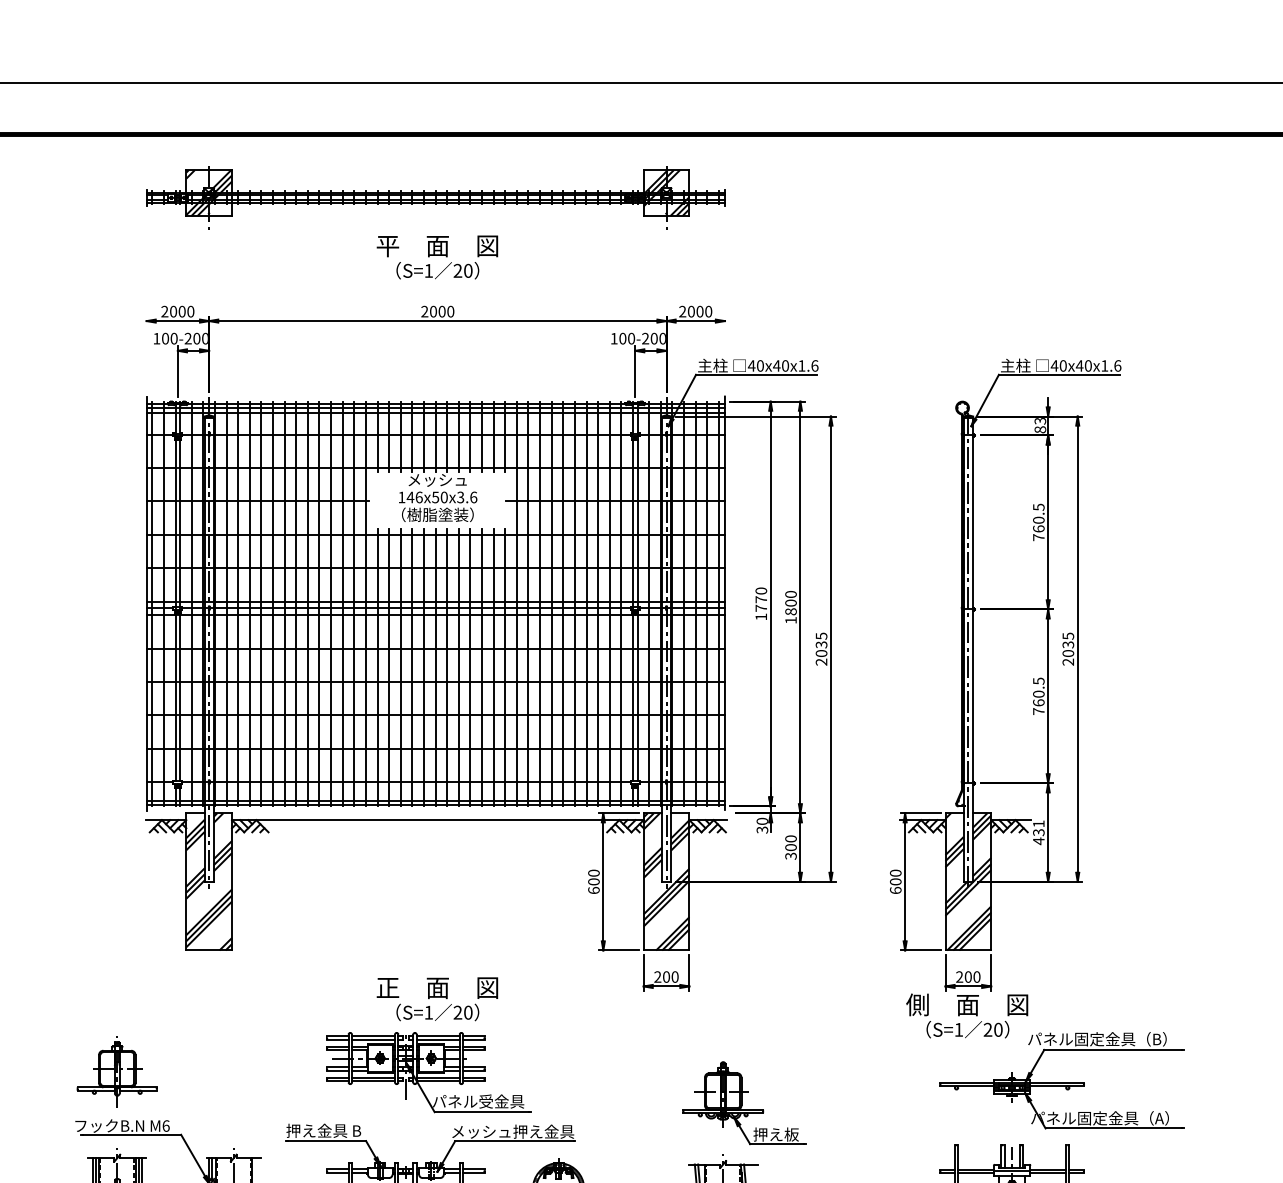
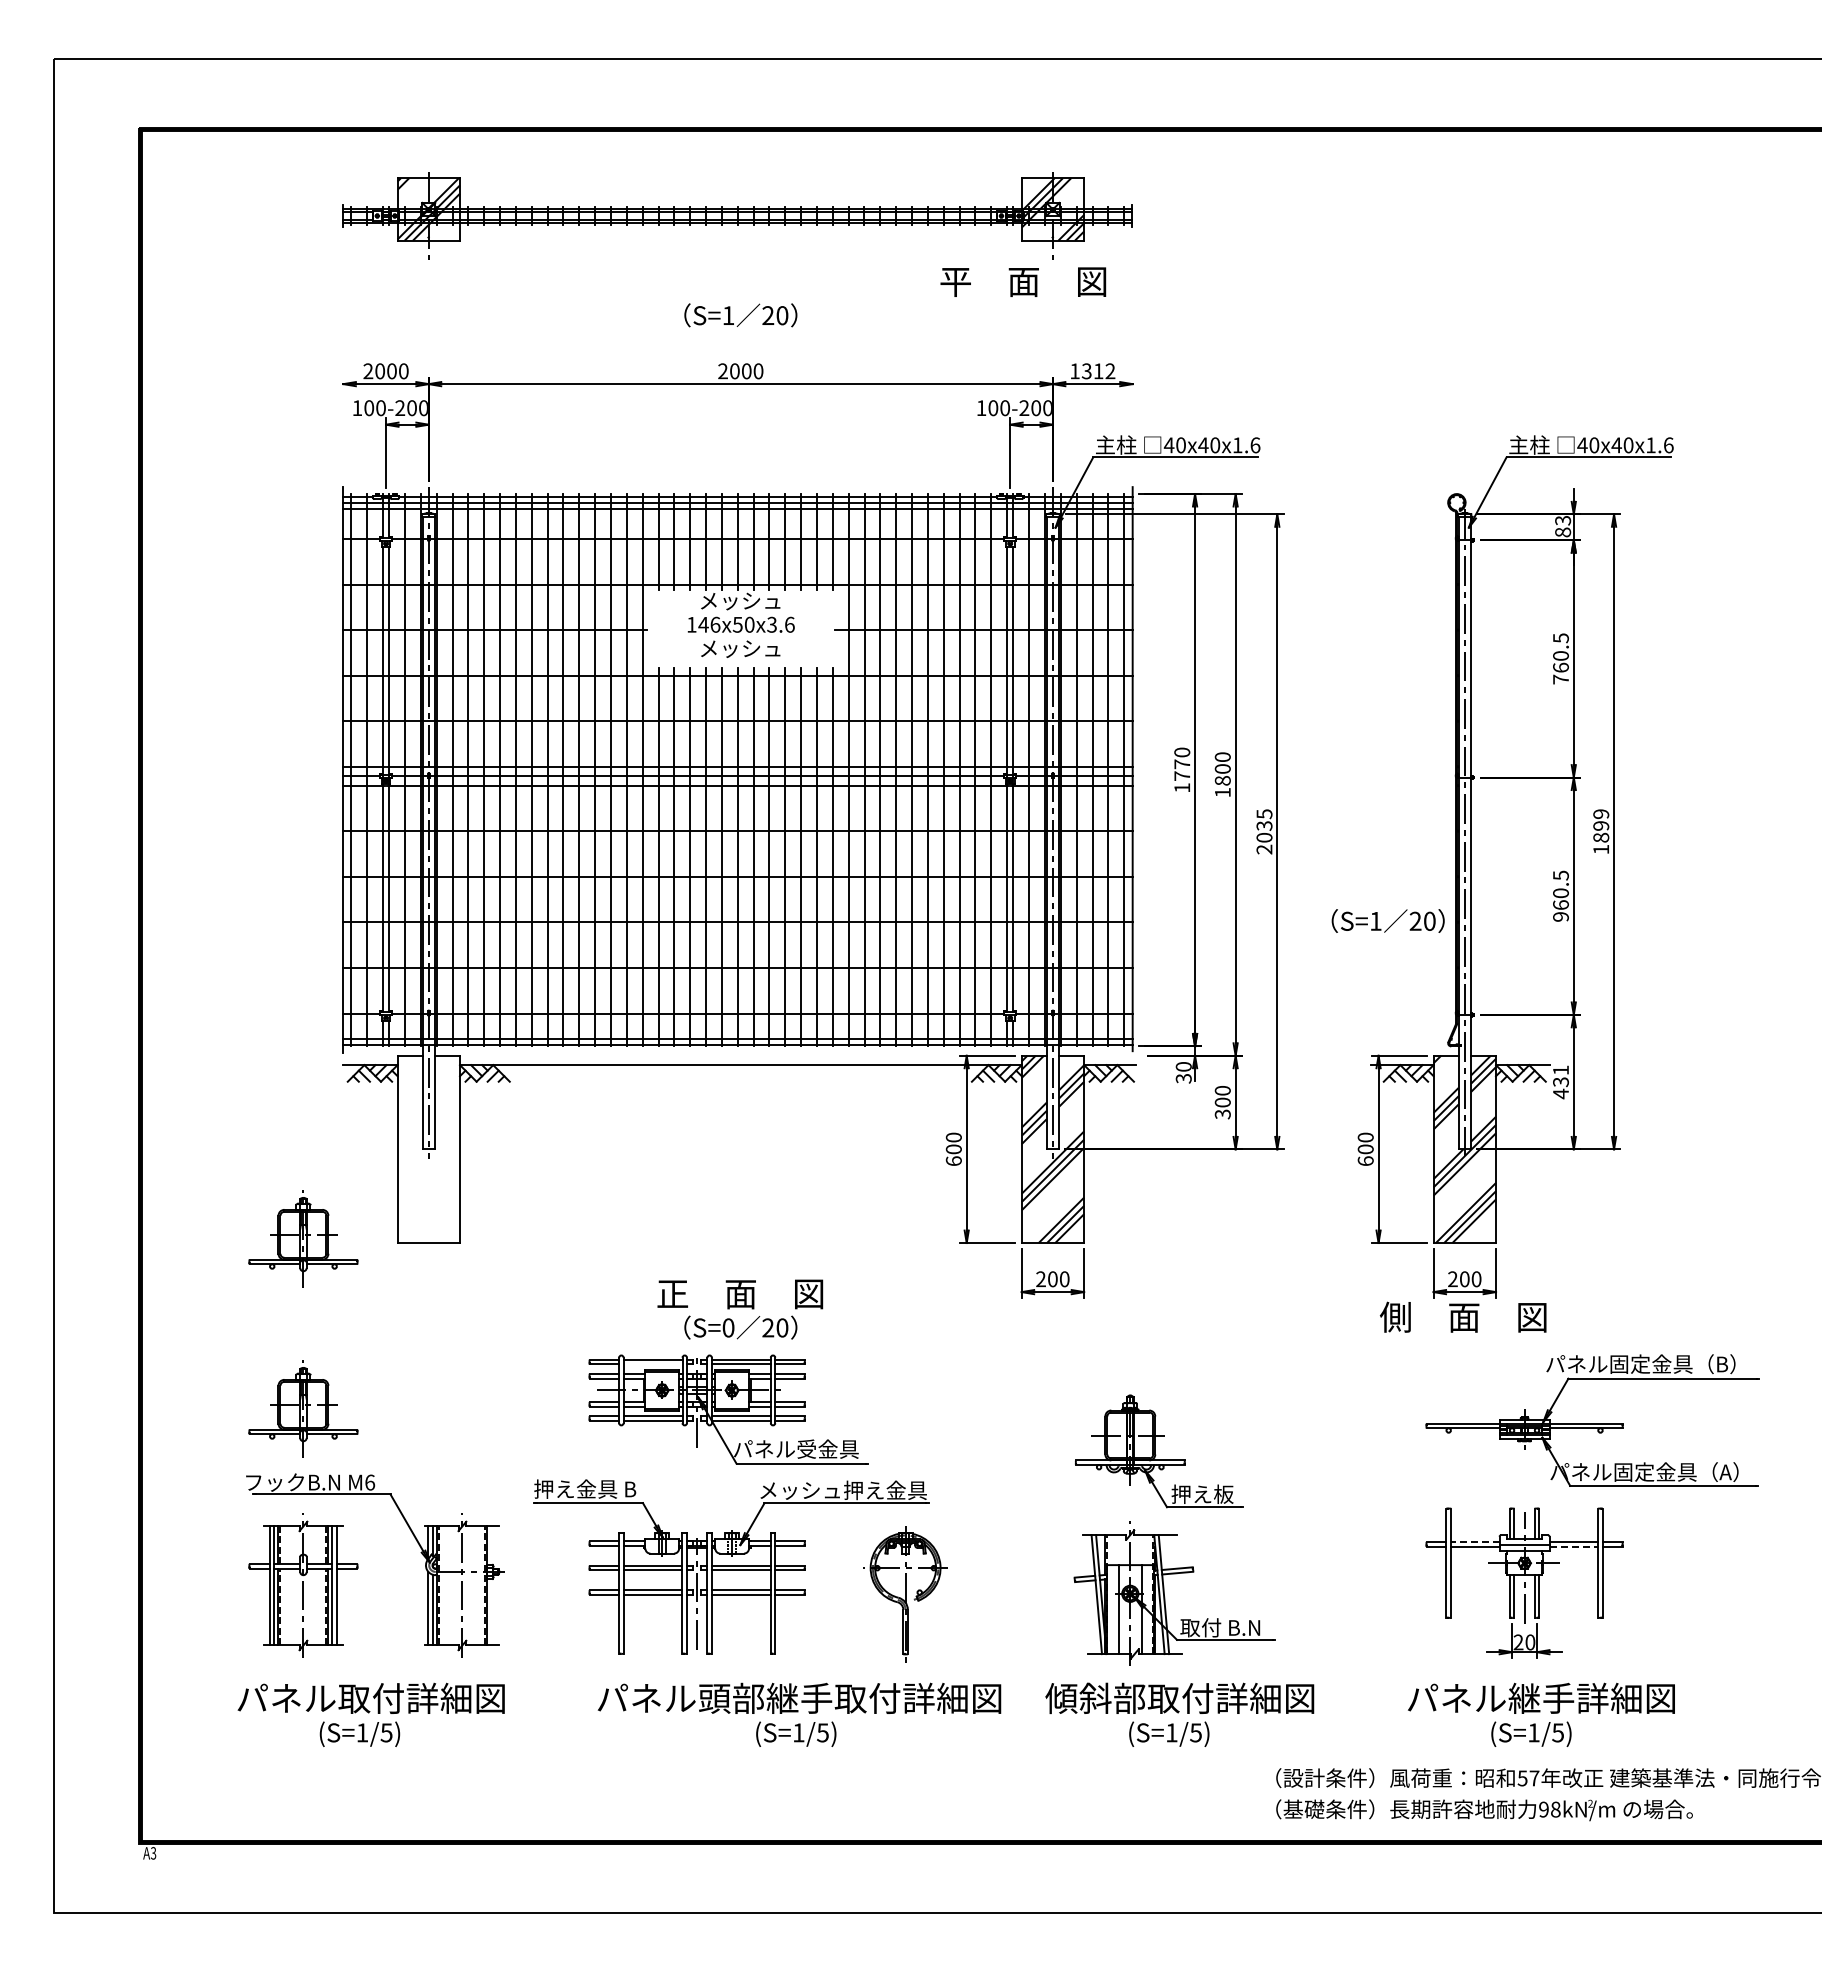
text: (437, 245) -> (1023, 281), moved
text: (695, 311) -> (1092, 371), 2000 -> 1312
text: (437, 514) -> (740, 648), （樹脂塗装） -> メッシュ
text: (1068, 648) -> (1601, 831), 2035 -> 1899
text: (1038, 711) -> (1560, 916), 760.5 -> 960.5
hatch: (208, 881) -> (428, 1149), removed
part: (117, 947) -> (303, 1238), added
text: (428, 1012) -> (728, 1327), S=1 -> S=0
text: (967, 1029) -> (1387, 920), moved
line: (373, 1039) -> (652, 1364), removed
line: (975, 1169) -> (1474, 1542), solid -> dashed
line: (1048, 1172) -> (1574, 1546), solid -> dashed

